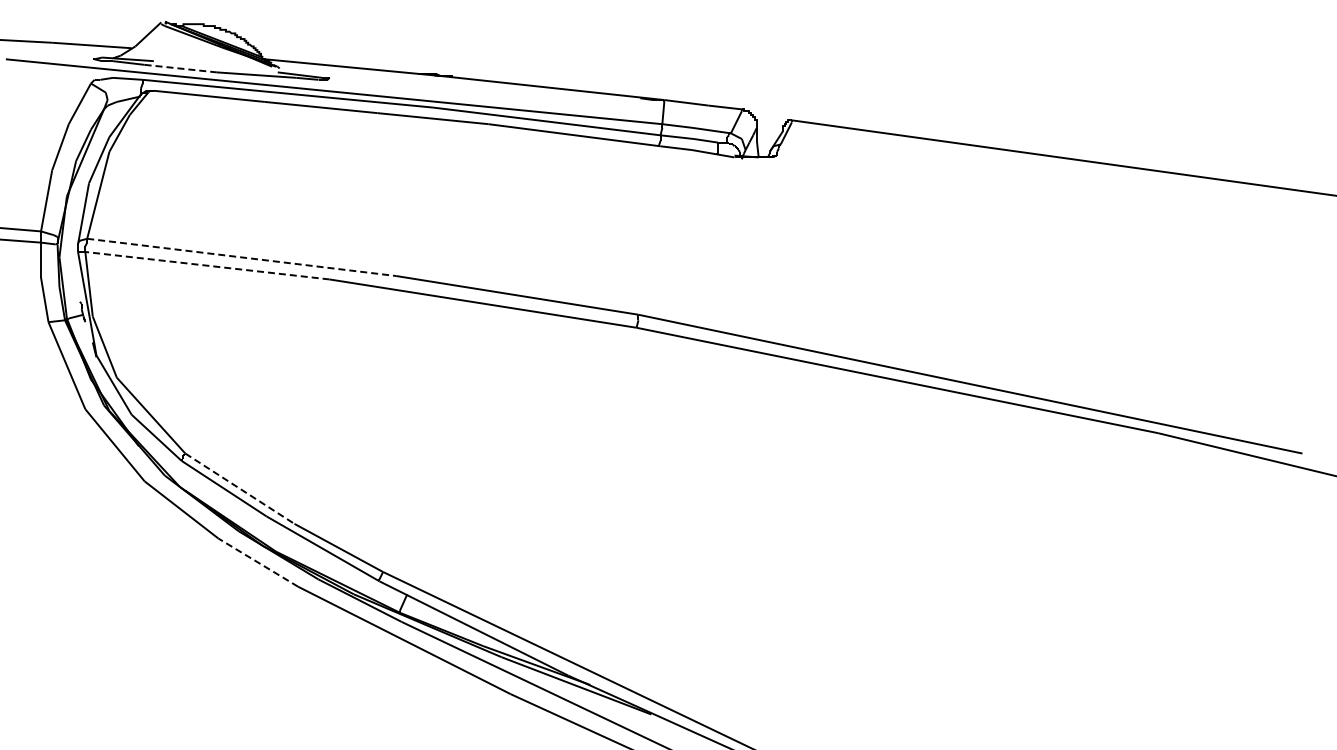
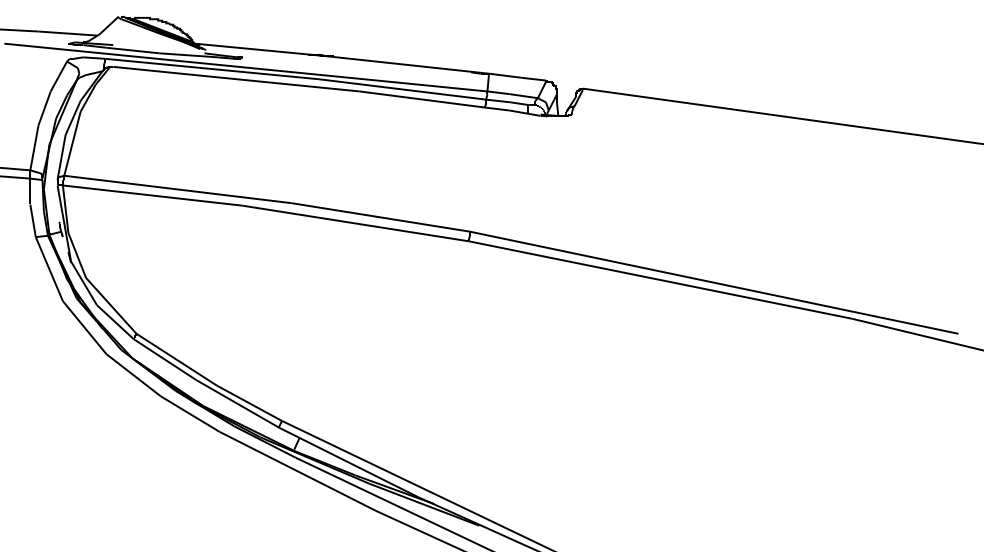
line: (181, 68) -> (133, 50), dashed -> solid
line: (241, 257) -> (177, 189), dashed -> solid
line: (207, 265) -> (152, 195), dashed -> solid
line: (239, 488) -> (176, 359), dashed -> solid
line: (258, 562) -> (190, 413), dashed -> solid

